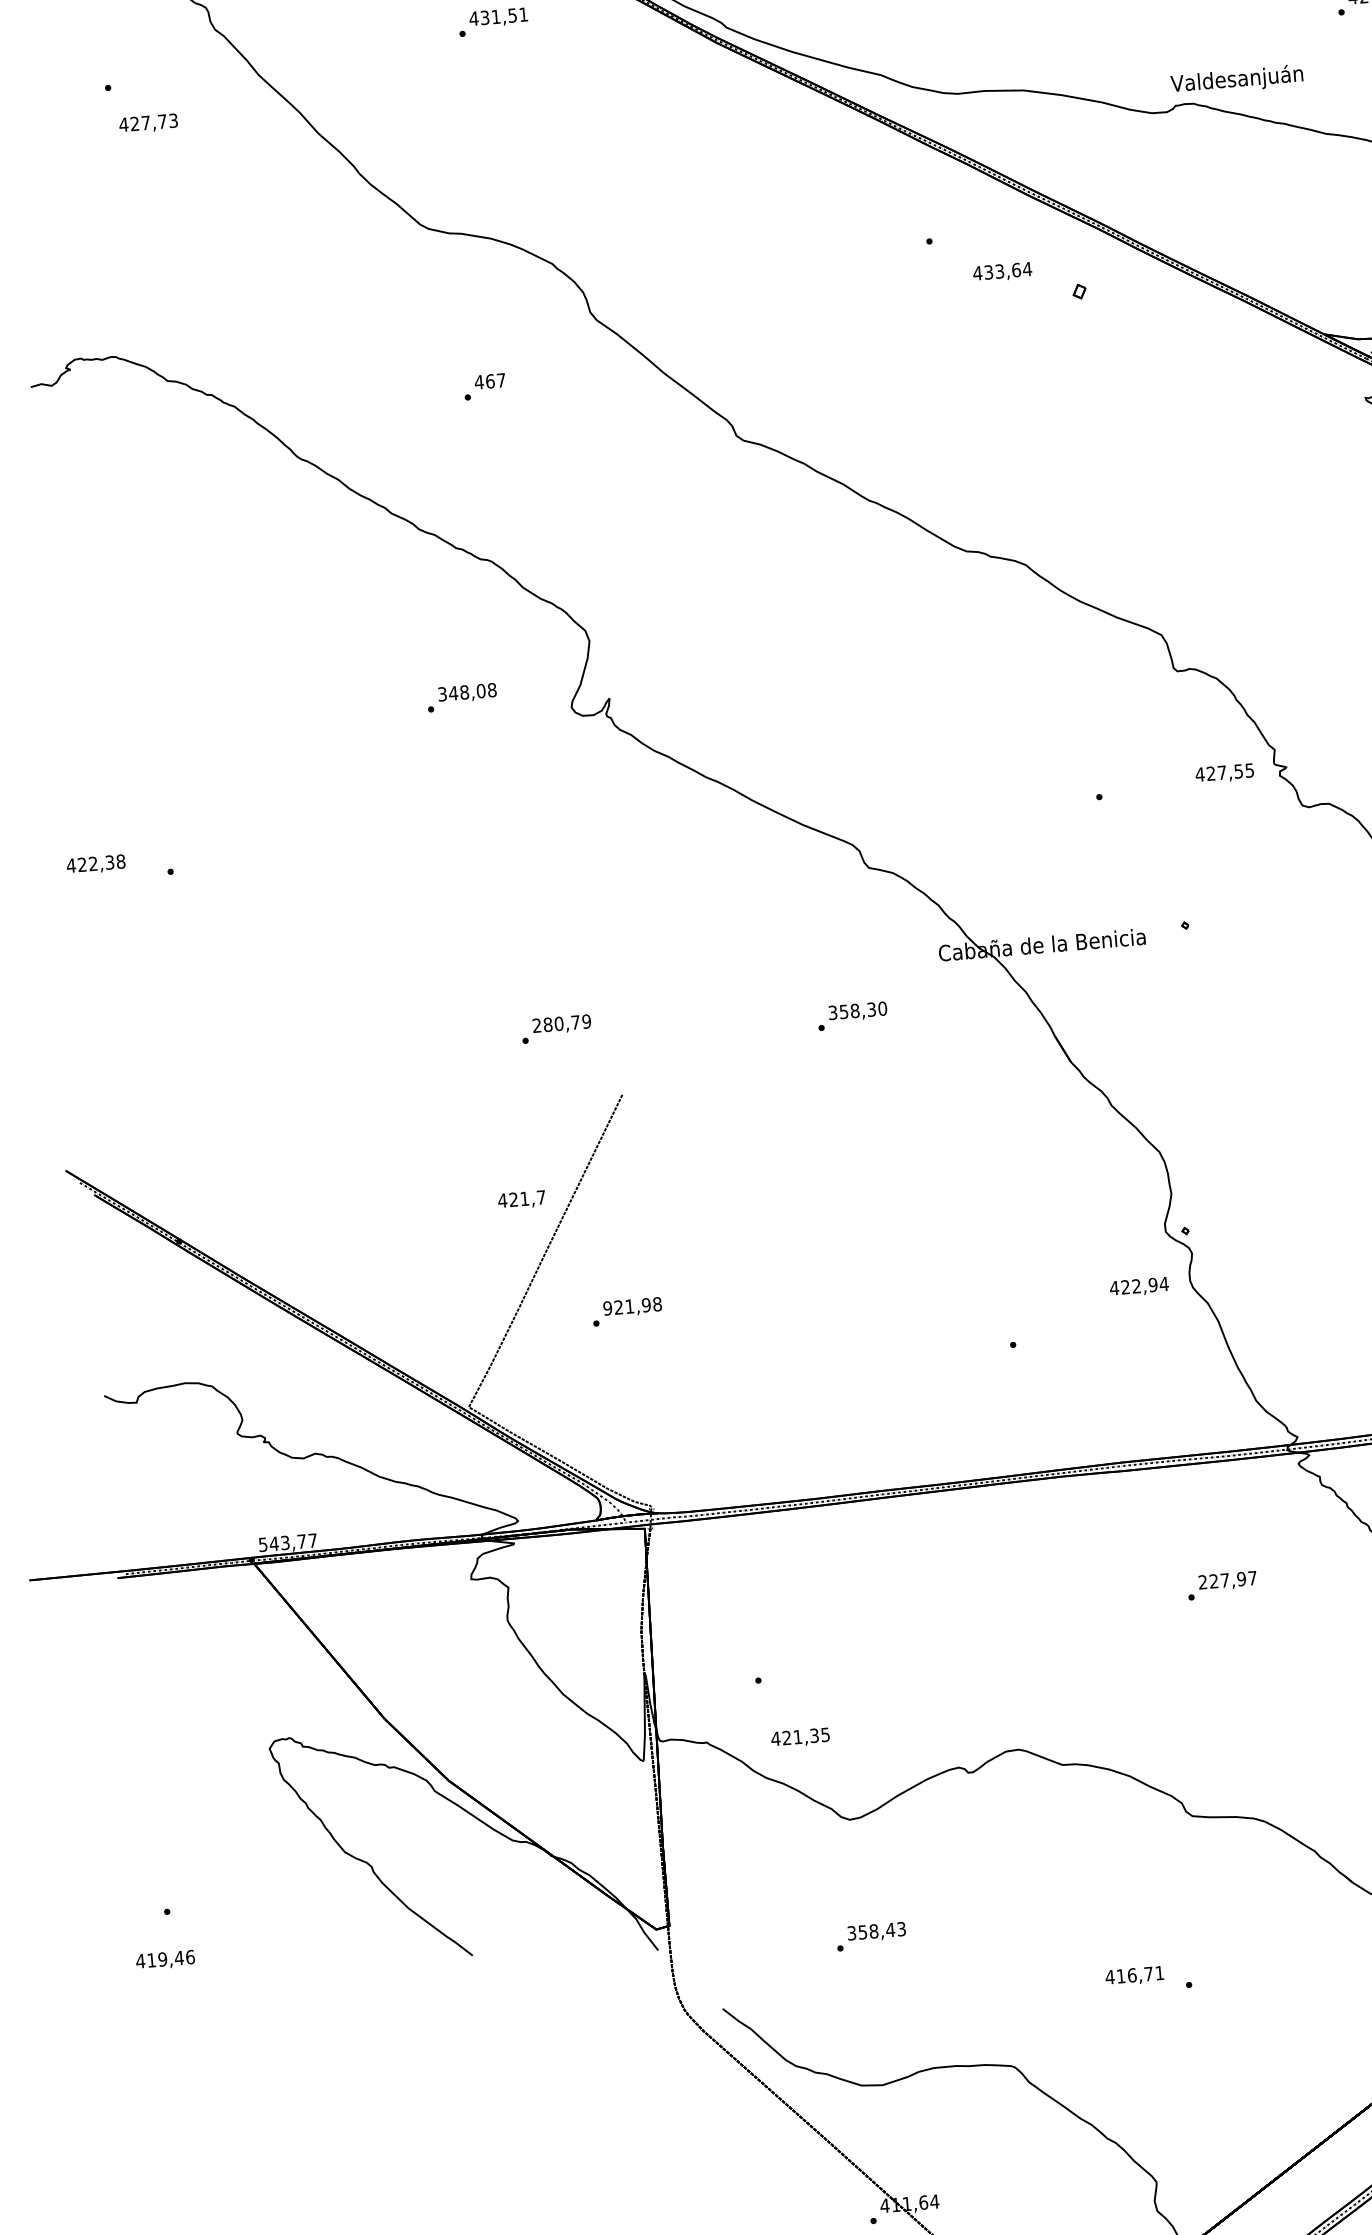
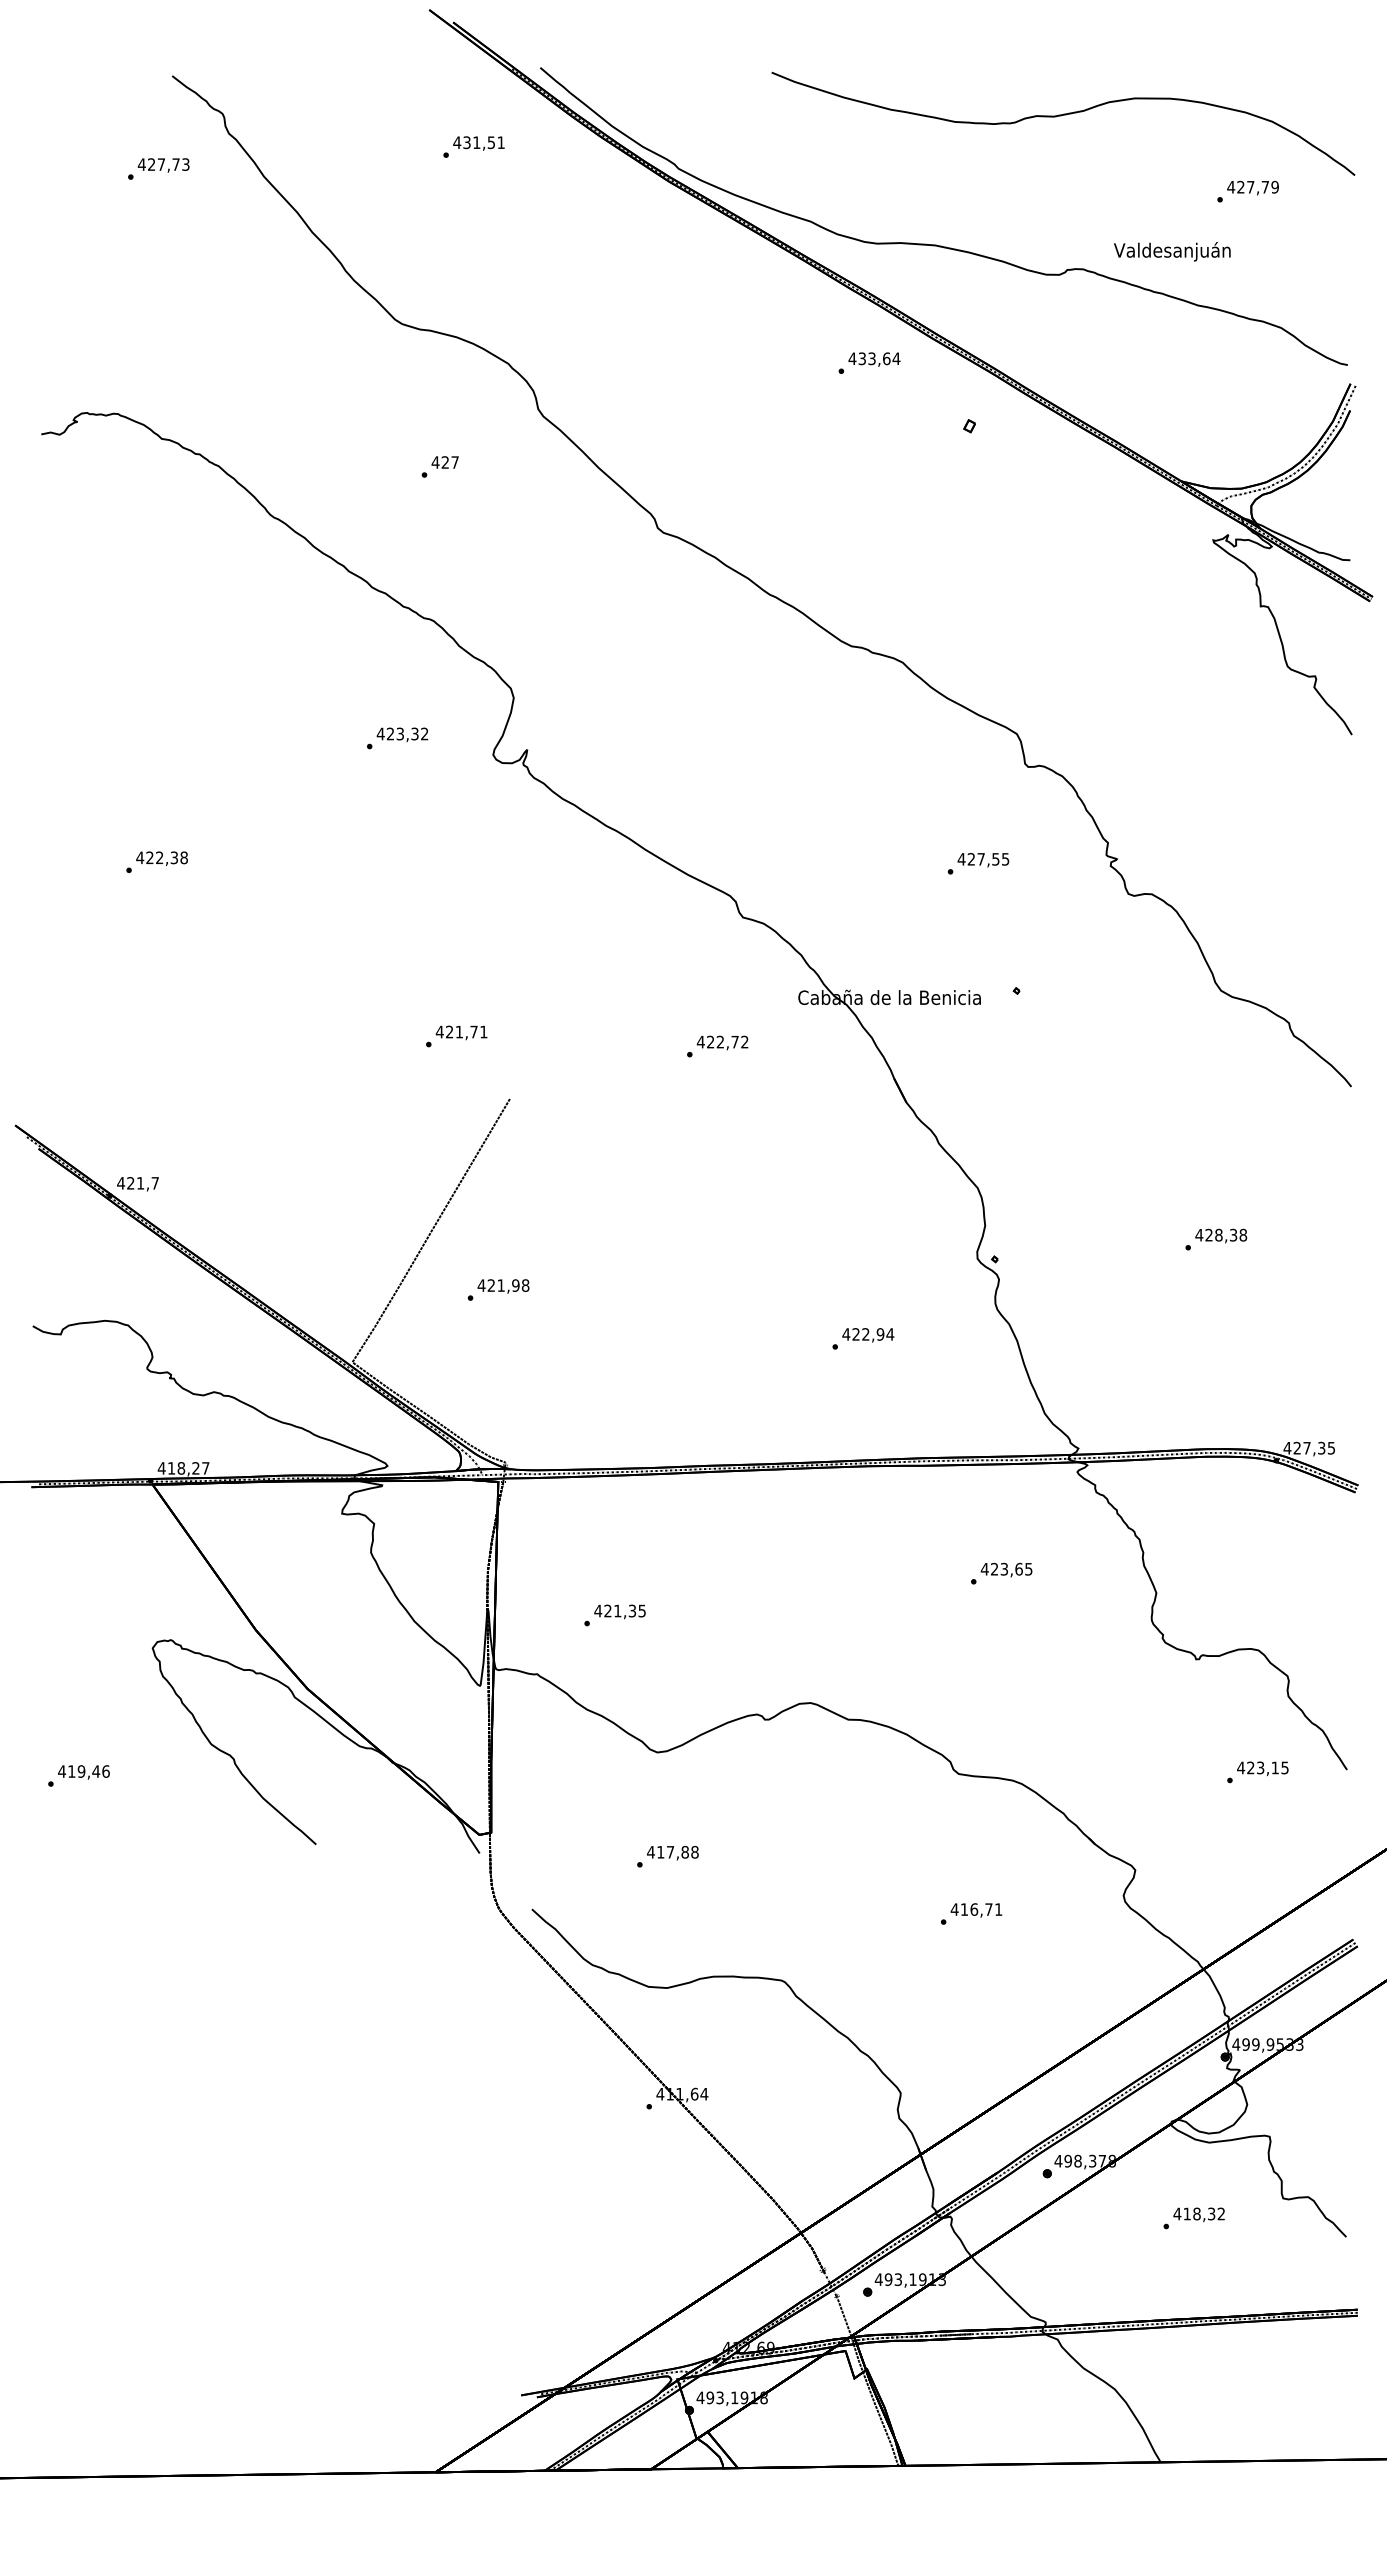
text: (1237, 79) -> (1172, 251), moved
text: (148, 123) -> (163, 165), moved
text: (1002, 272) -> (874, 359), moved
text: (490, 381) -> (445, 462), 467 -> 427
text: (466, 691) -> (402, 733), 348,08 -> 423,32
text: (1224, 773) -> (983, 860), moved
text: (95, 864) -> (161, 858), moved
text: (857, 1010) -> (722, 1041), 358,30 -> 422,72
text: (561, 1023) -> (461, 1031), 280,79 -> 421,71
text: (521, 1200) -> (137, 1184), moved
text: (1139, 1287) -> (868, 1335), moved
text: (607, 1308) -> (481, 1285), 921,98 -> 421,98
text: (282, 1543) -> (178, 1468), 543,77 -> 418,27
text: (1227, 1579) -> (1006, 1568), 227,97 -> 423,65
text: (799, 1737) -> (619, 1611), moved
text: (876, 1930) -> (672, 1851), 358,43 -> 417,88
text: (165, 1960) -> (83, 1772), moved
text: (1134, 1976) -> (976, 1910), moved

